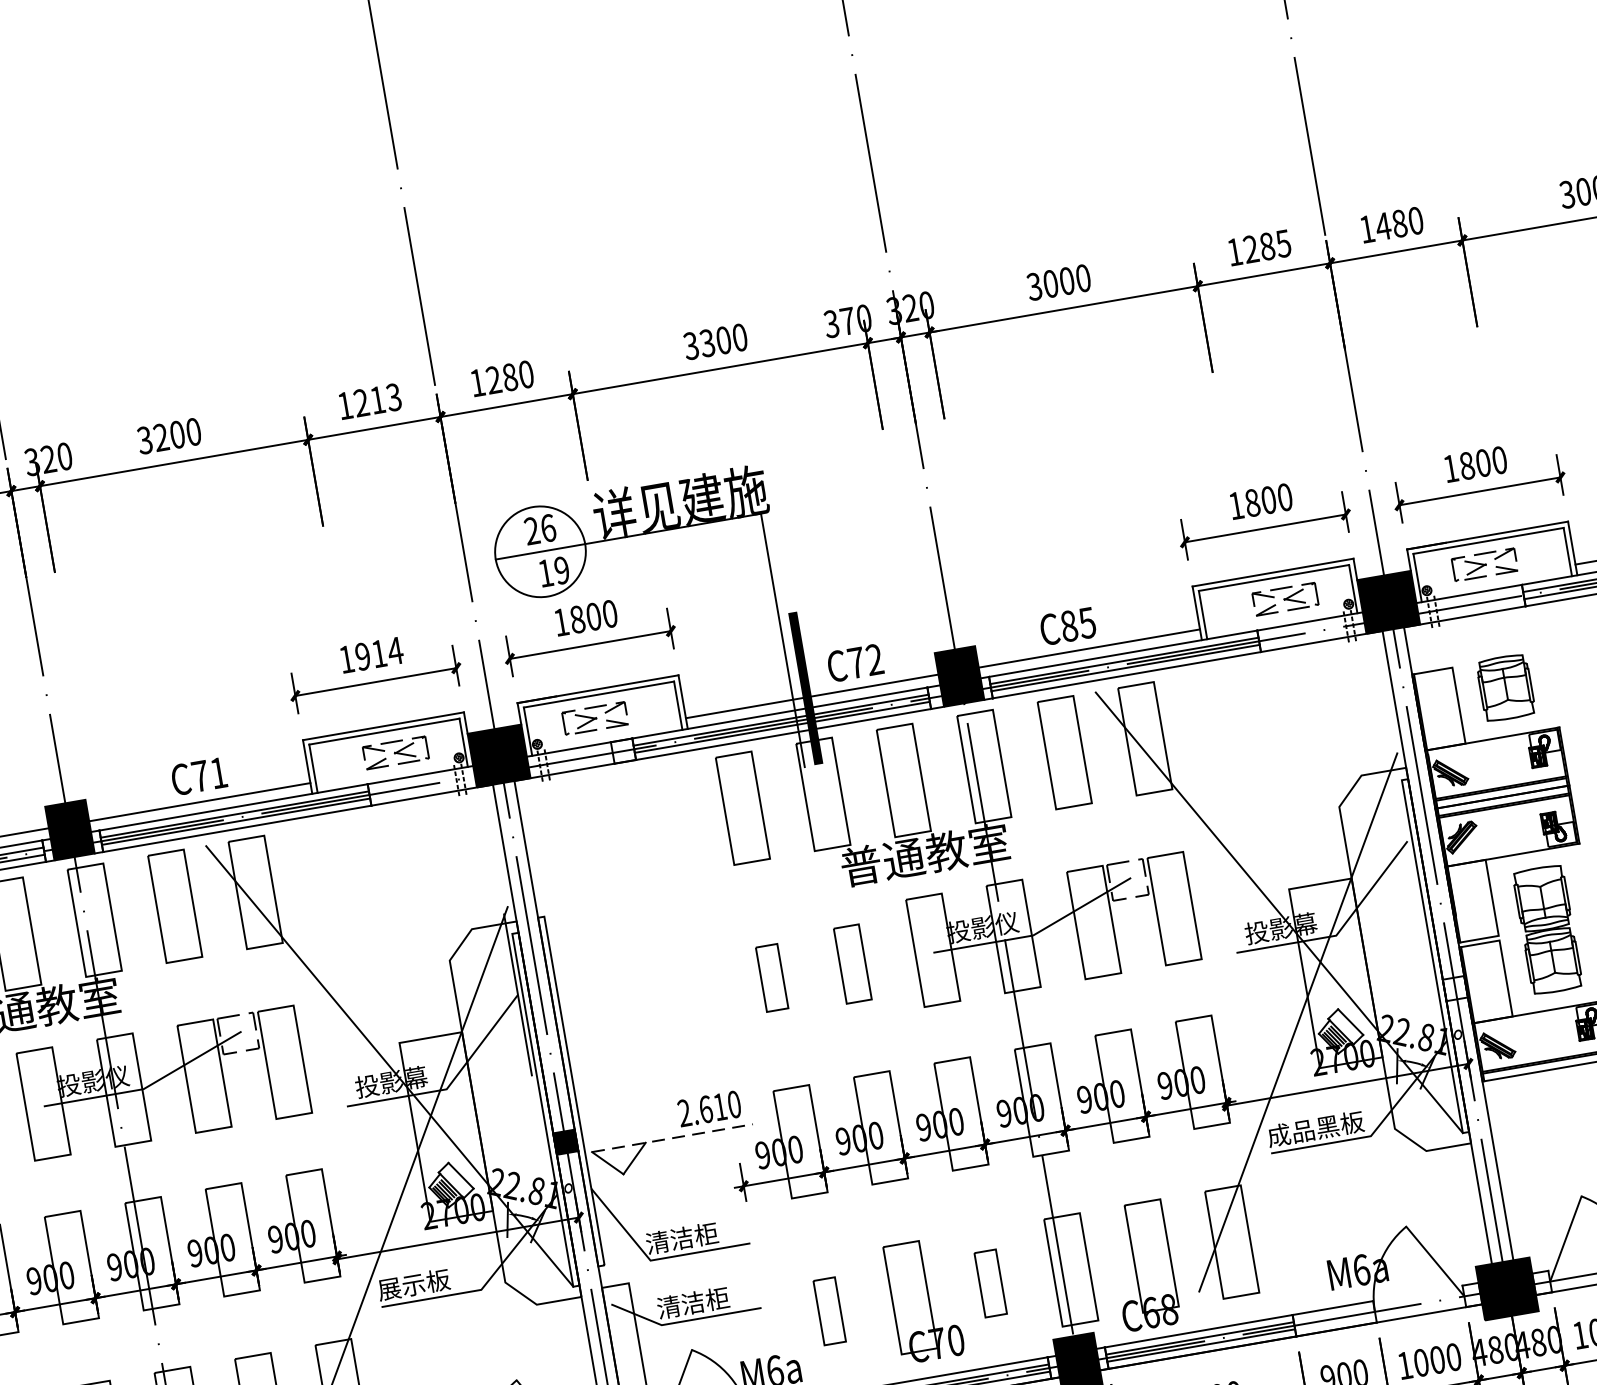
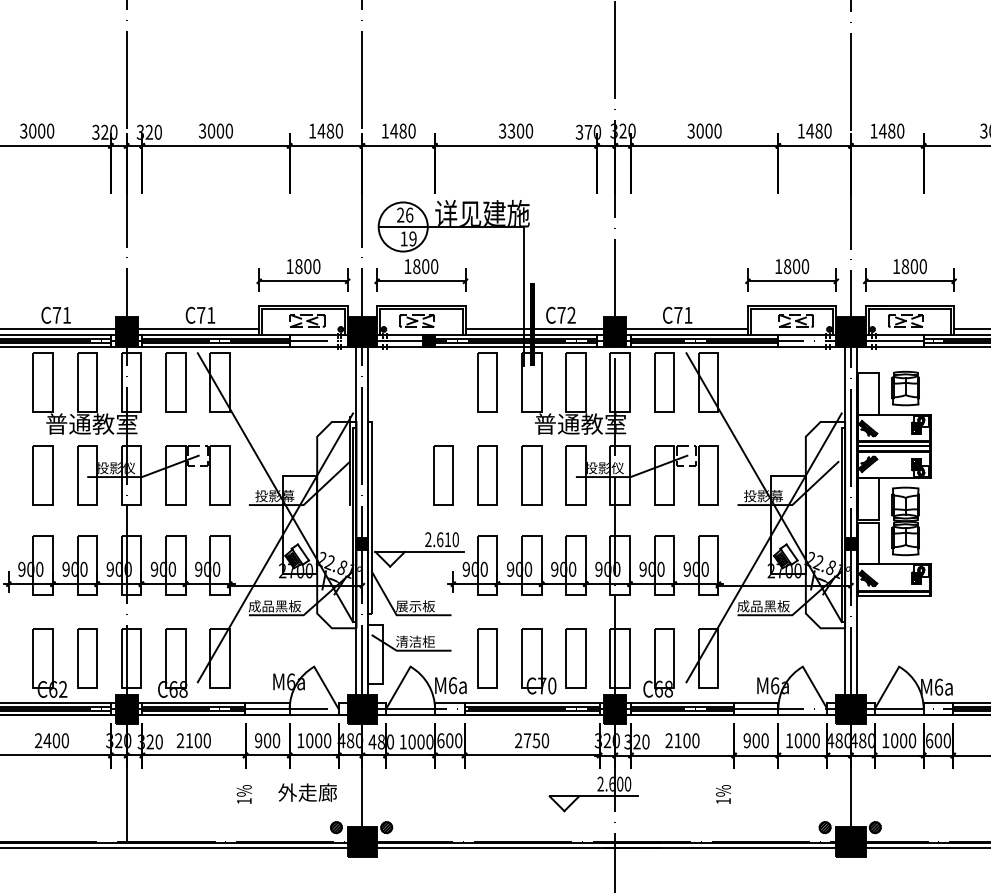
text: (1266, 245) -> (818, 130), 1285 -> 1480
text: (494, 378) -> (394, 130), 1280 -> 1480
text: (375, 399) -> (329, 130), 1213 -> 1480
text: (161, 436) -> (211, 130), 3200 -> 3000
text: (1078, 622) -> (683, 314), C85 -> C71
text: (378, 653) -> (307, 266), 1914 -> 1800
fill: (623, 750) -> (429, 340), added
part: (852, 963) -> (531, 475), size x1.43
part: (771, 977) -> (487, 475), size x1.67
fill: (1454, 989) -> (850, 544), added
part: (691, 991) -> (443, 475), added
line: (673, 1137) -> (420, 551), dashed -> solid
text: (682, 1238) -> (415, 606), 清洁柜 -> 展示板
text: (425, 1283) -> (274, 606), 展示板 -> 成品黑板
part: (989, 1283) -> (575, 658), size x1.67
part: (829, 1310) -> (487, 658), size x1.67

